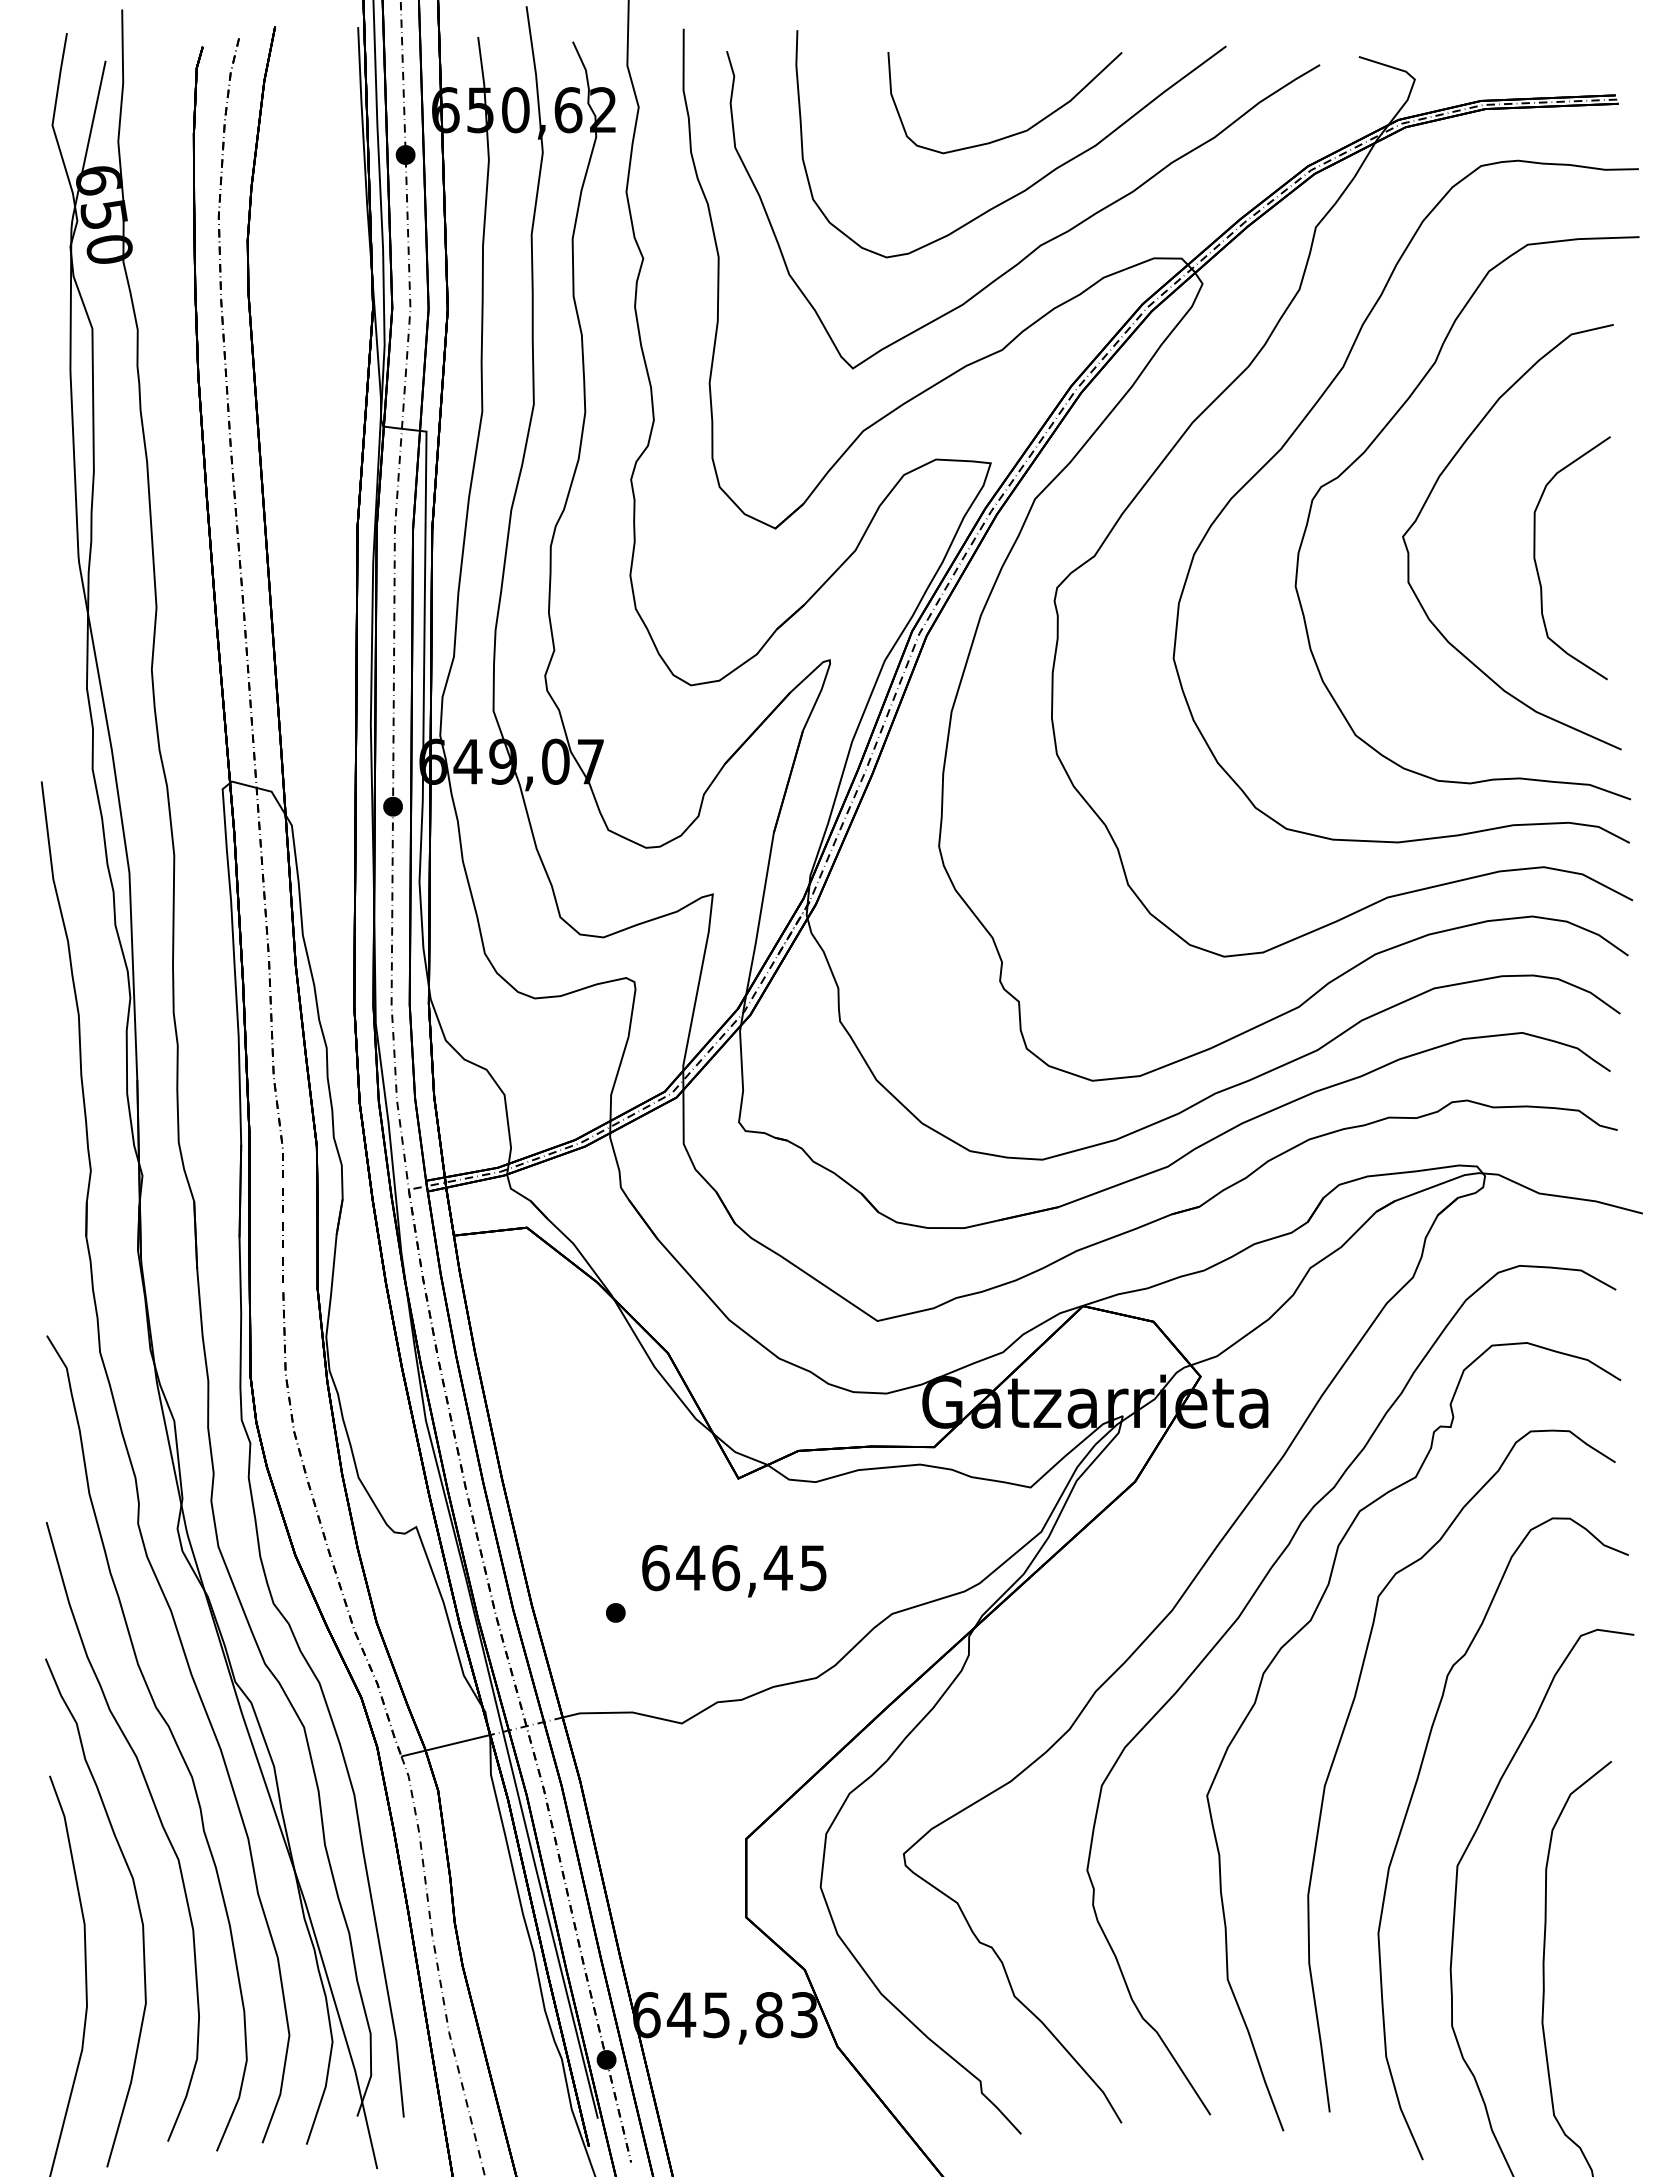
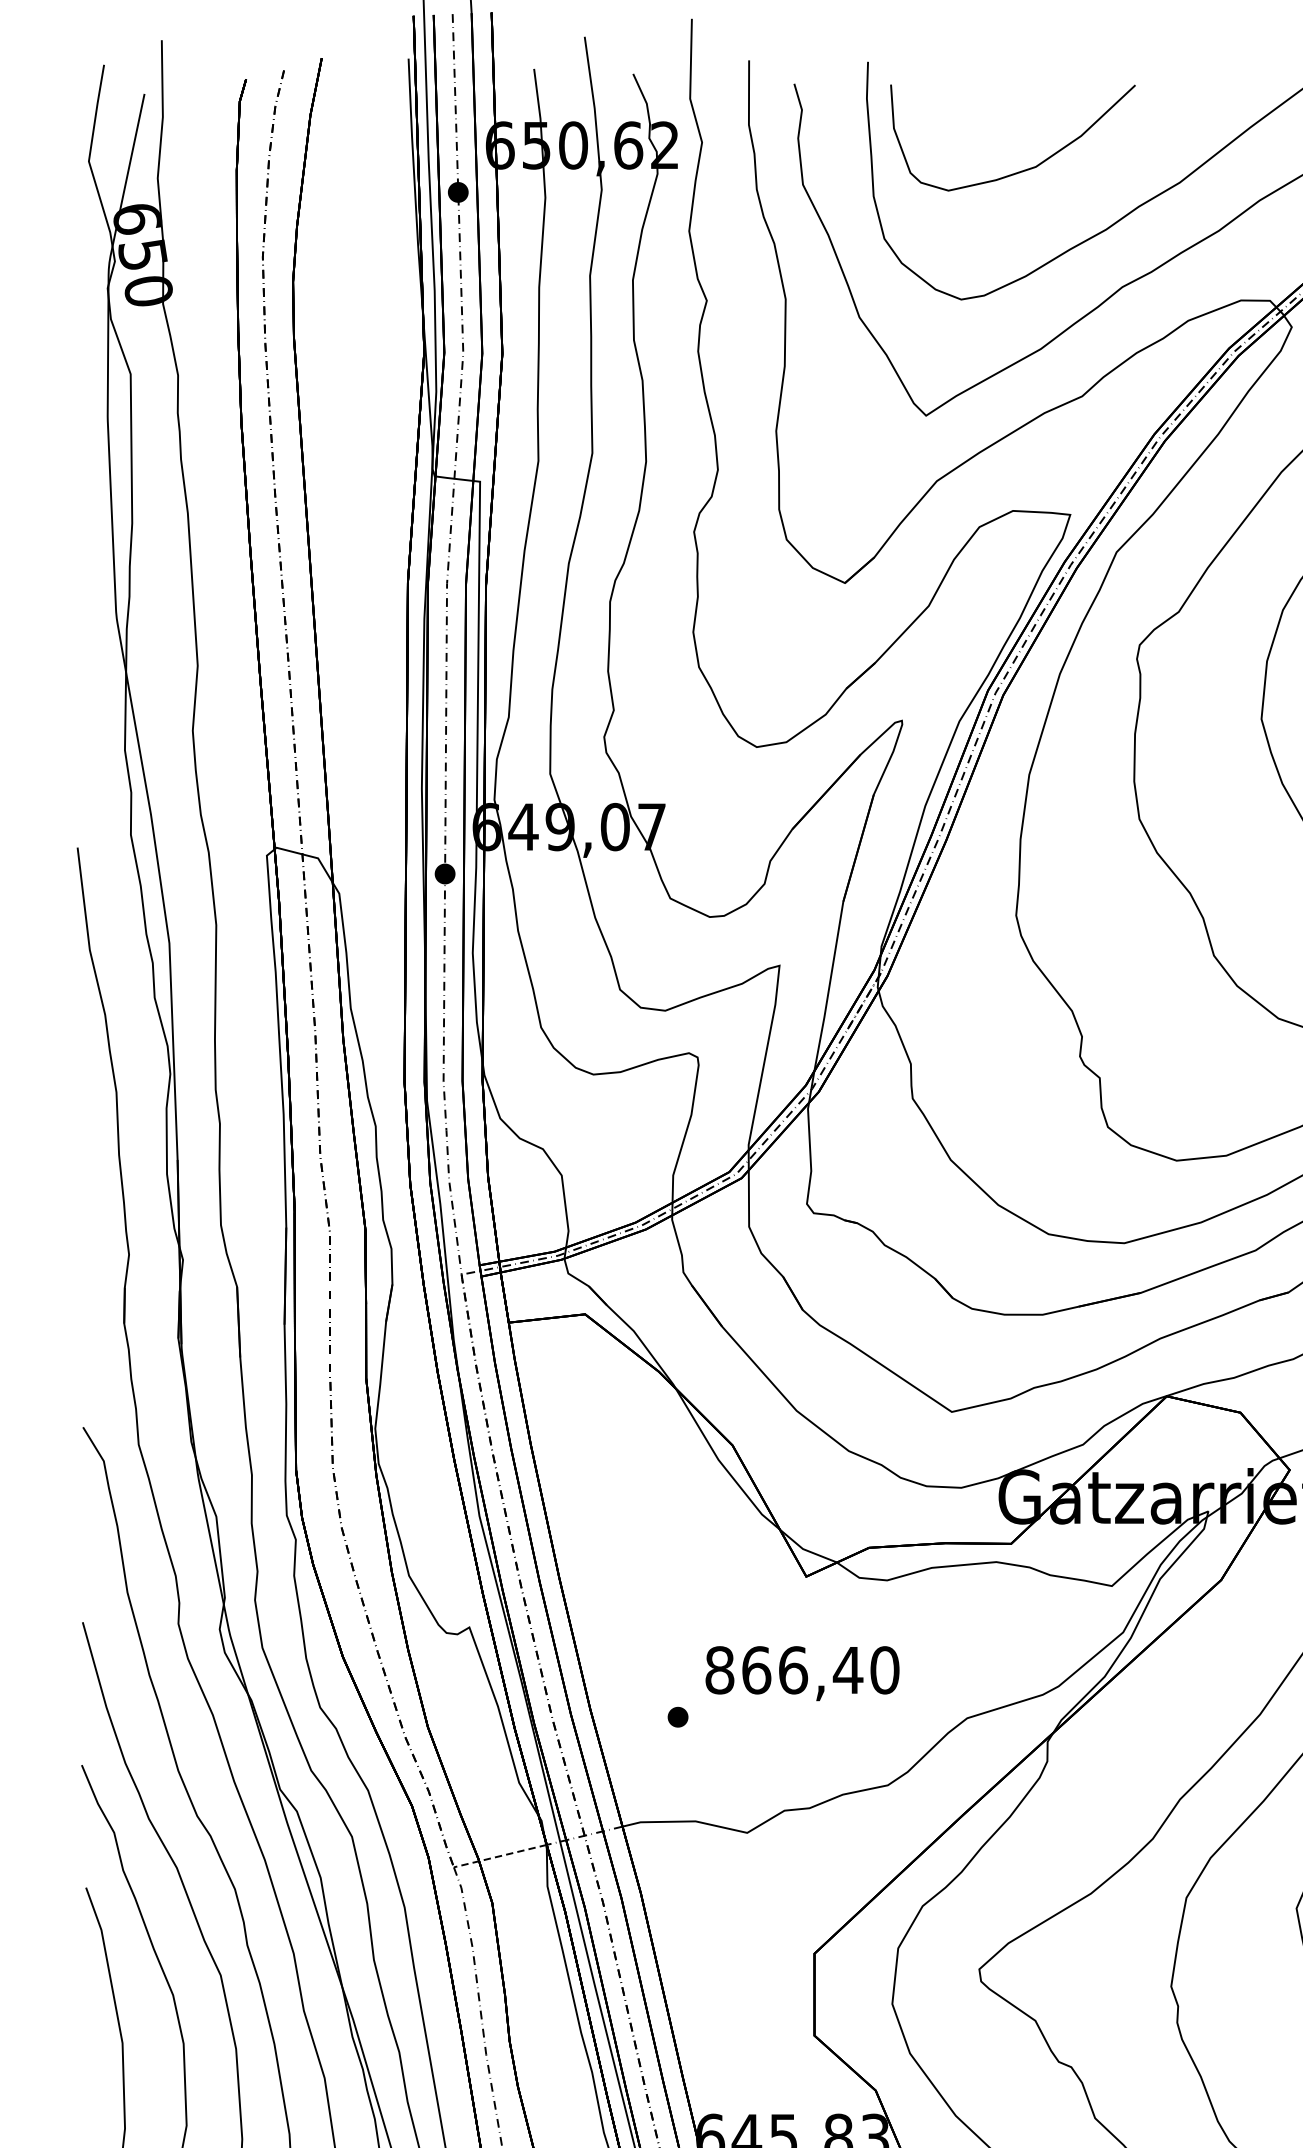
curve: (1014, 133) -> (1022, 169), moved
text: (734, 1568) -> (802, 1670), 646,45 -> 866,40
line: (445, 1745) -> (499, 1855), solid -> dashed

